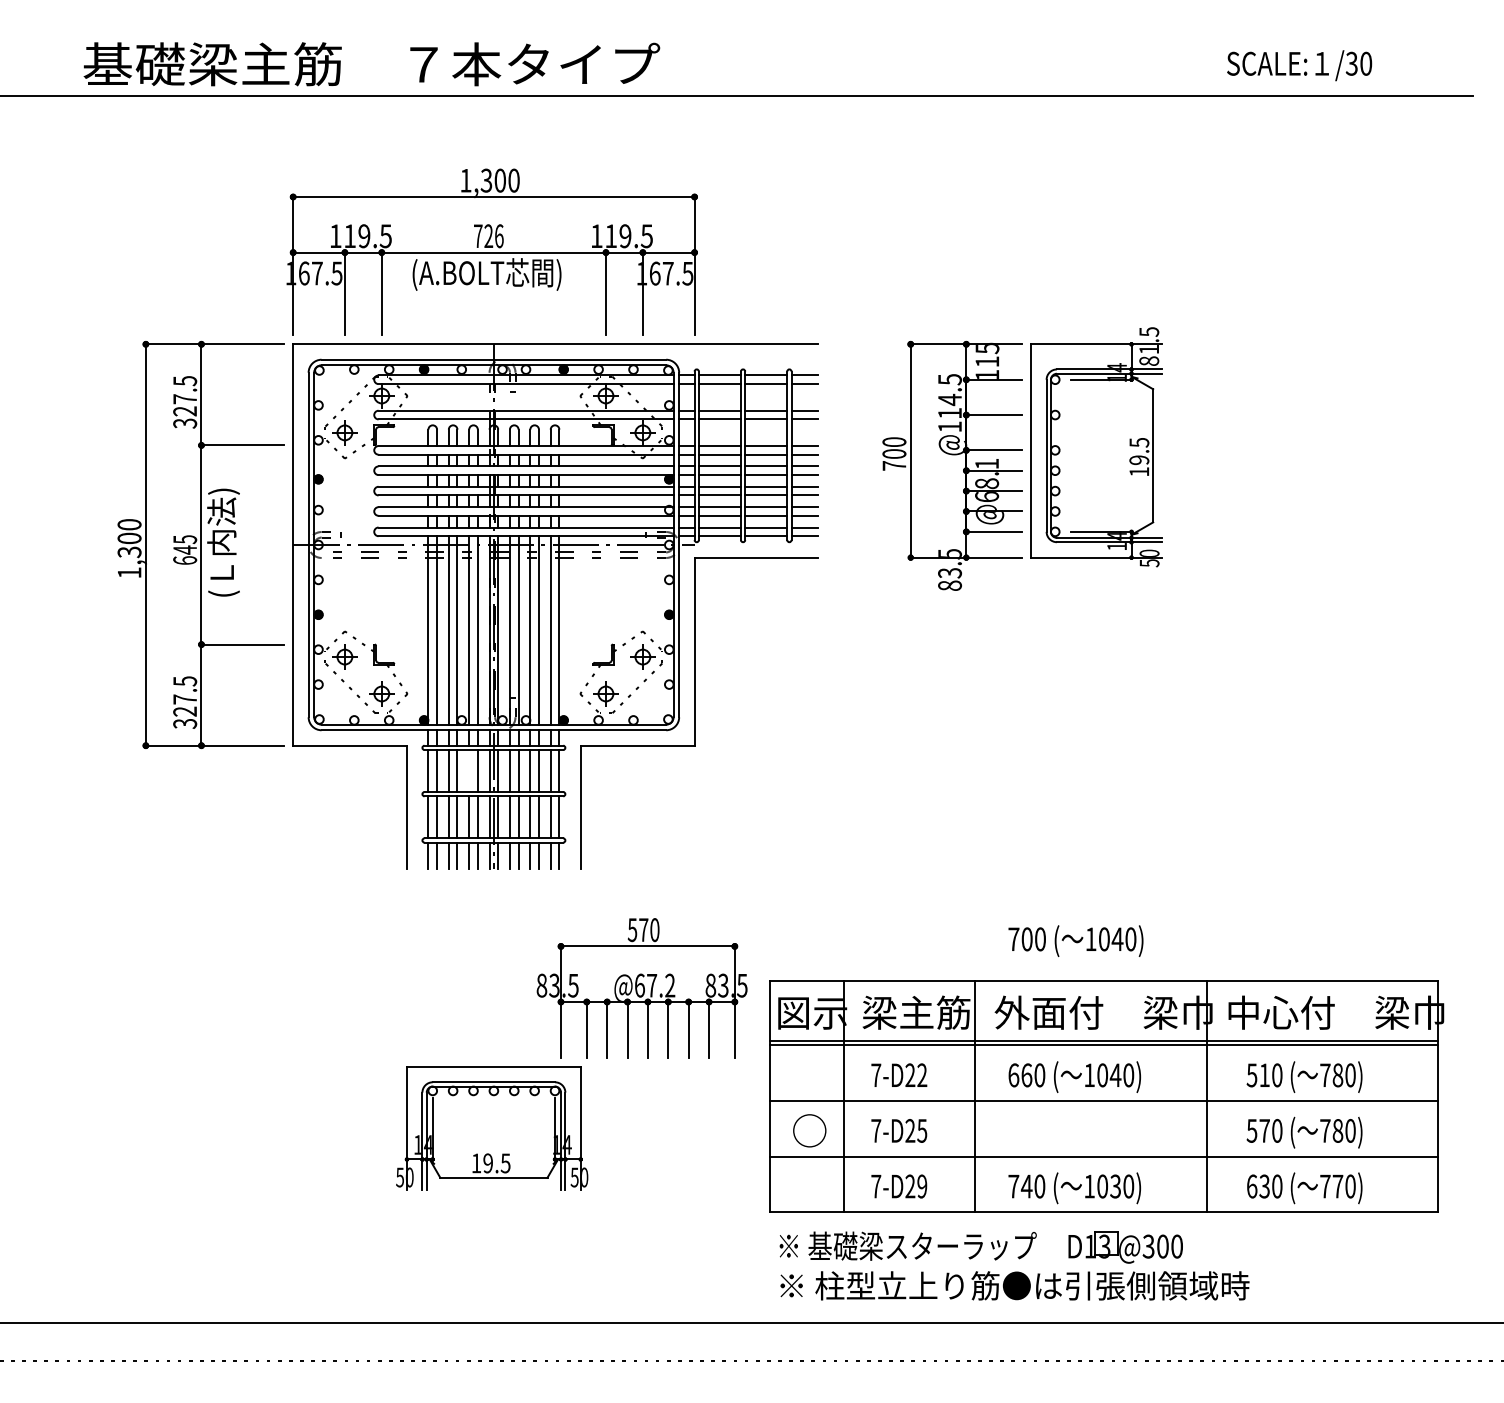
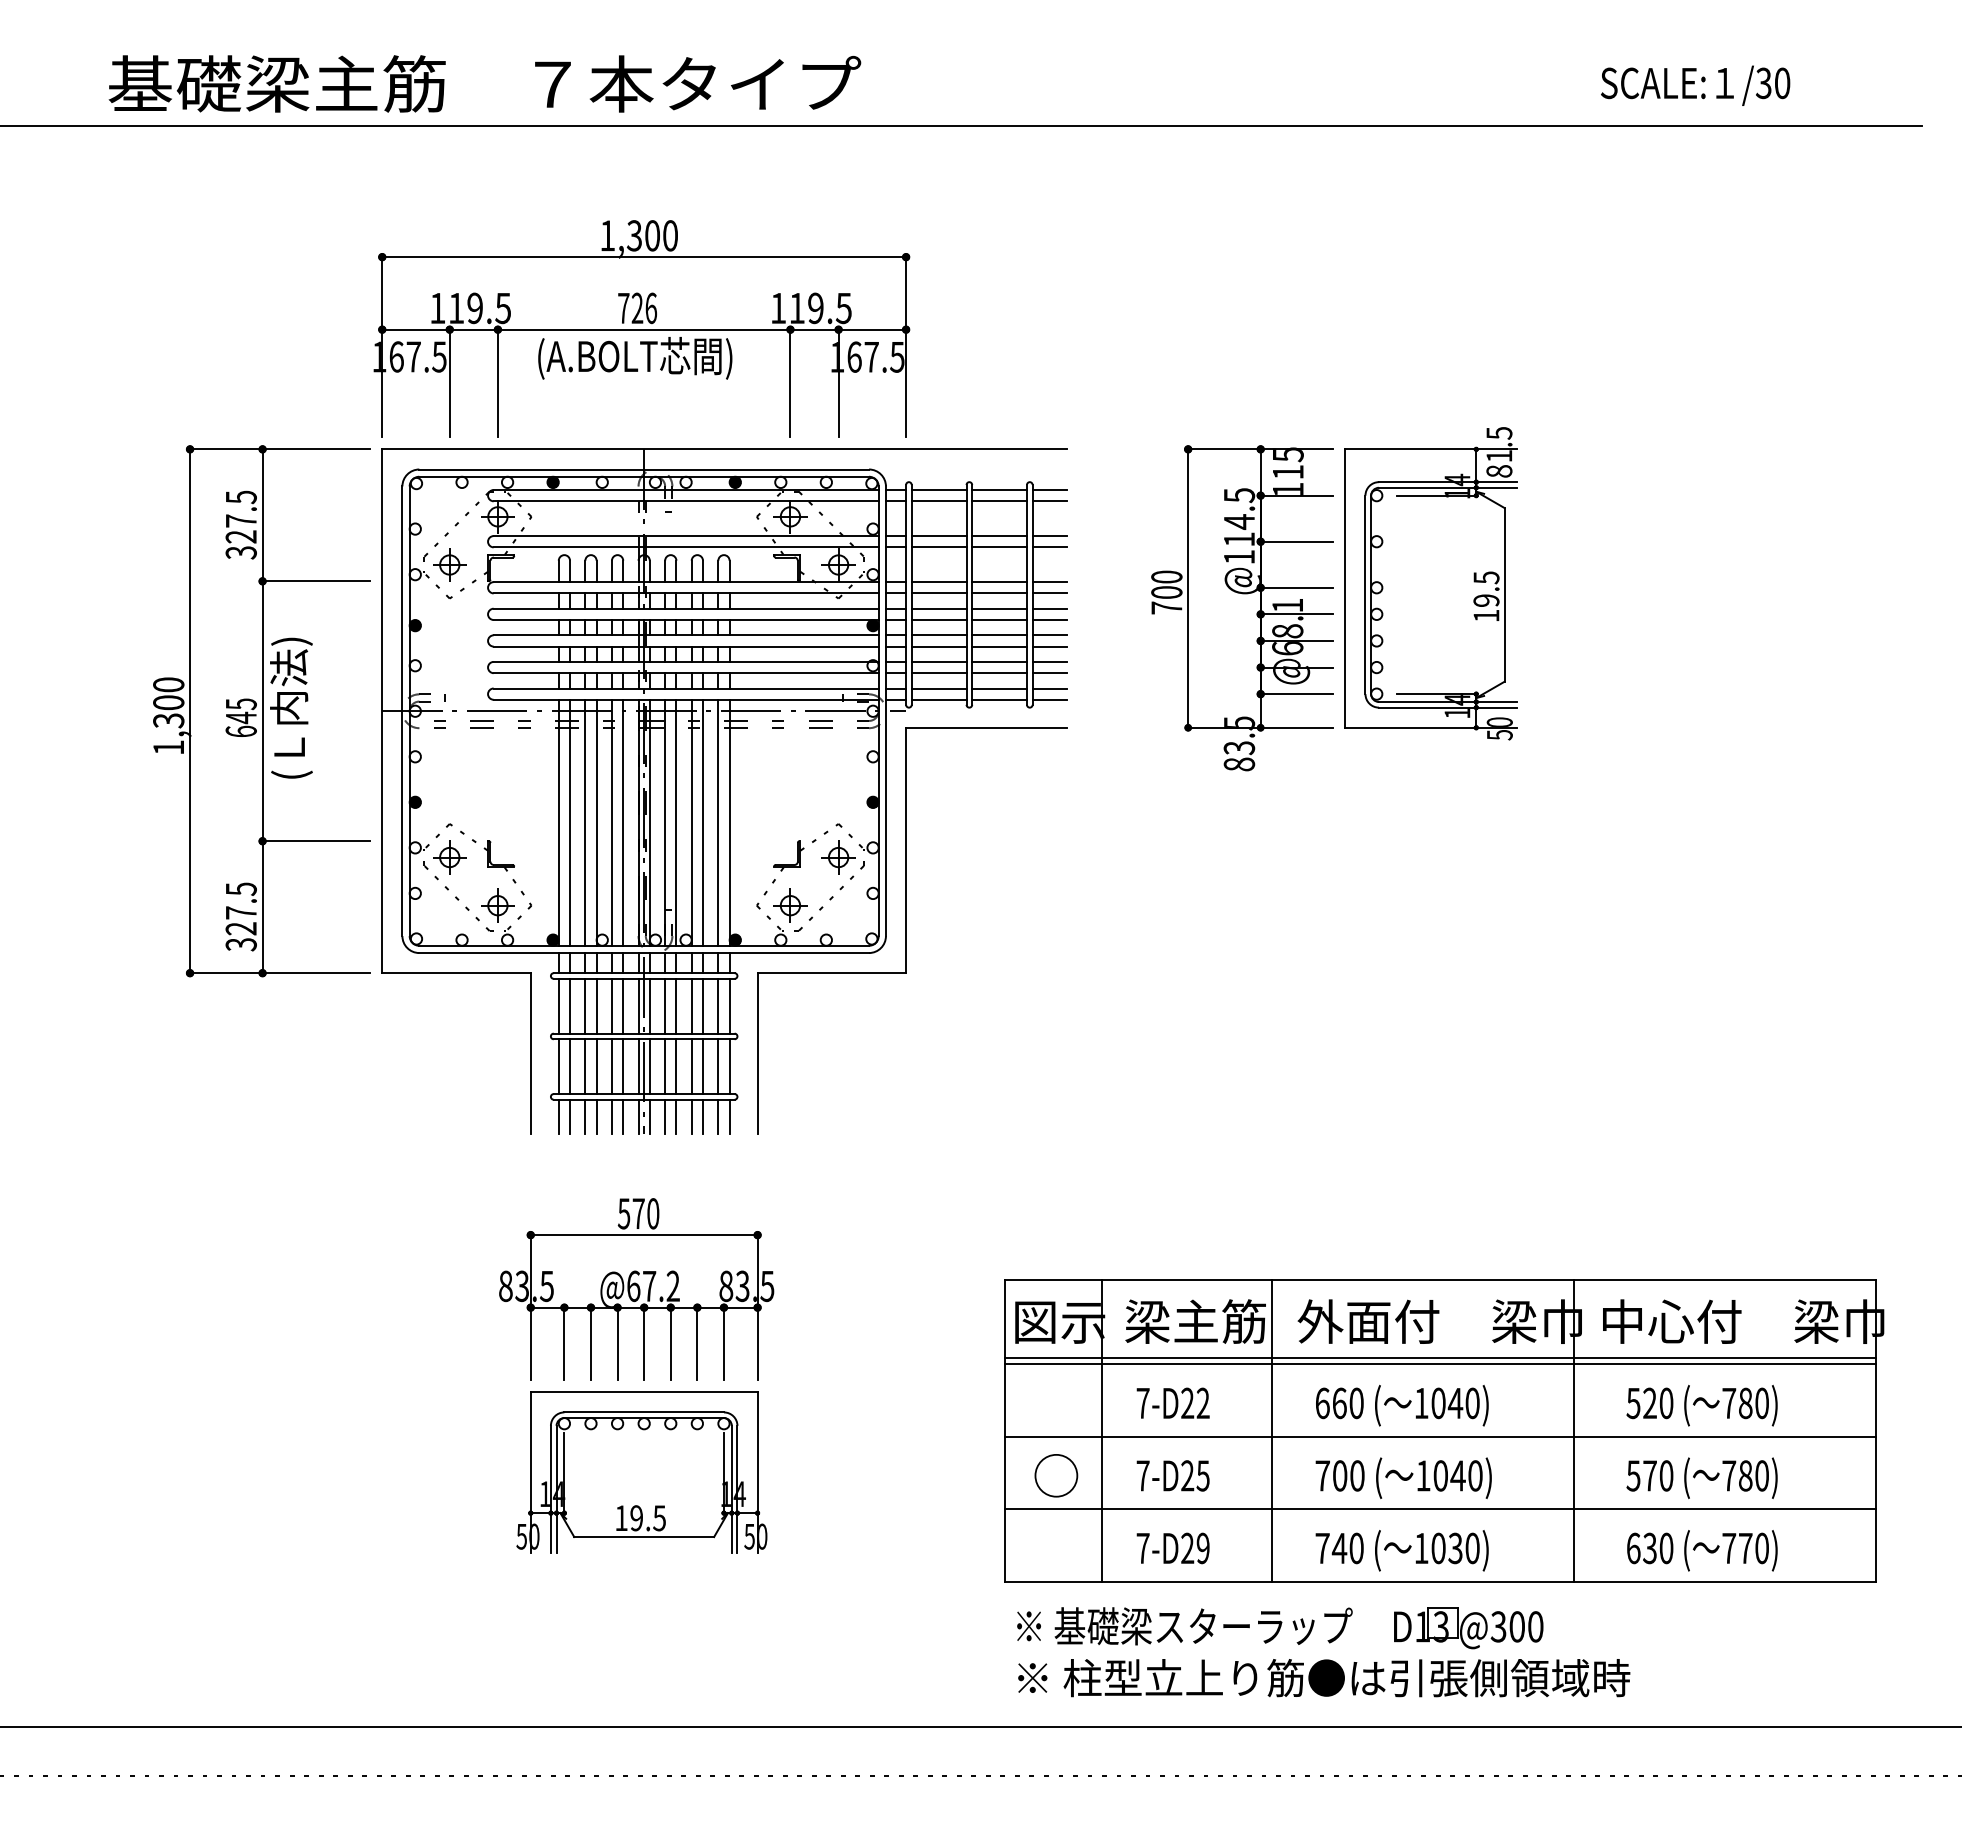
line: (468, 770) -> (611, 1005), added
text: (1075, 940) -> (1403, 1477), moved
part: (642, 988) -> (636, 1289), moved
text: (1264, 1074) -> (1649, 1402), 510 -> 520

